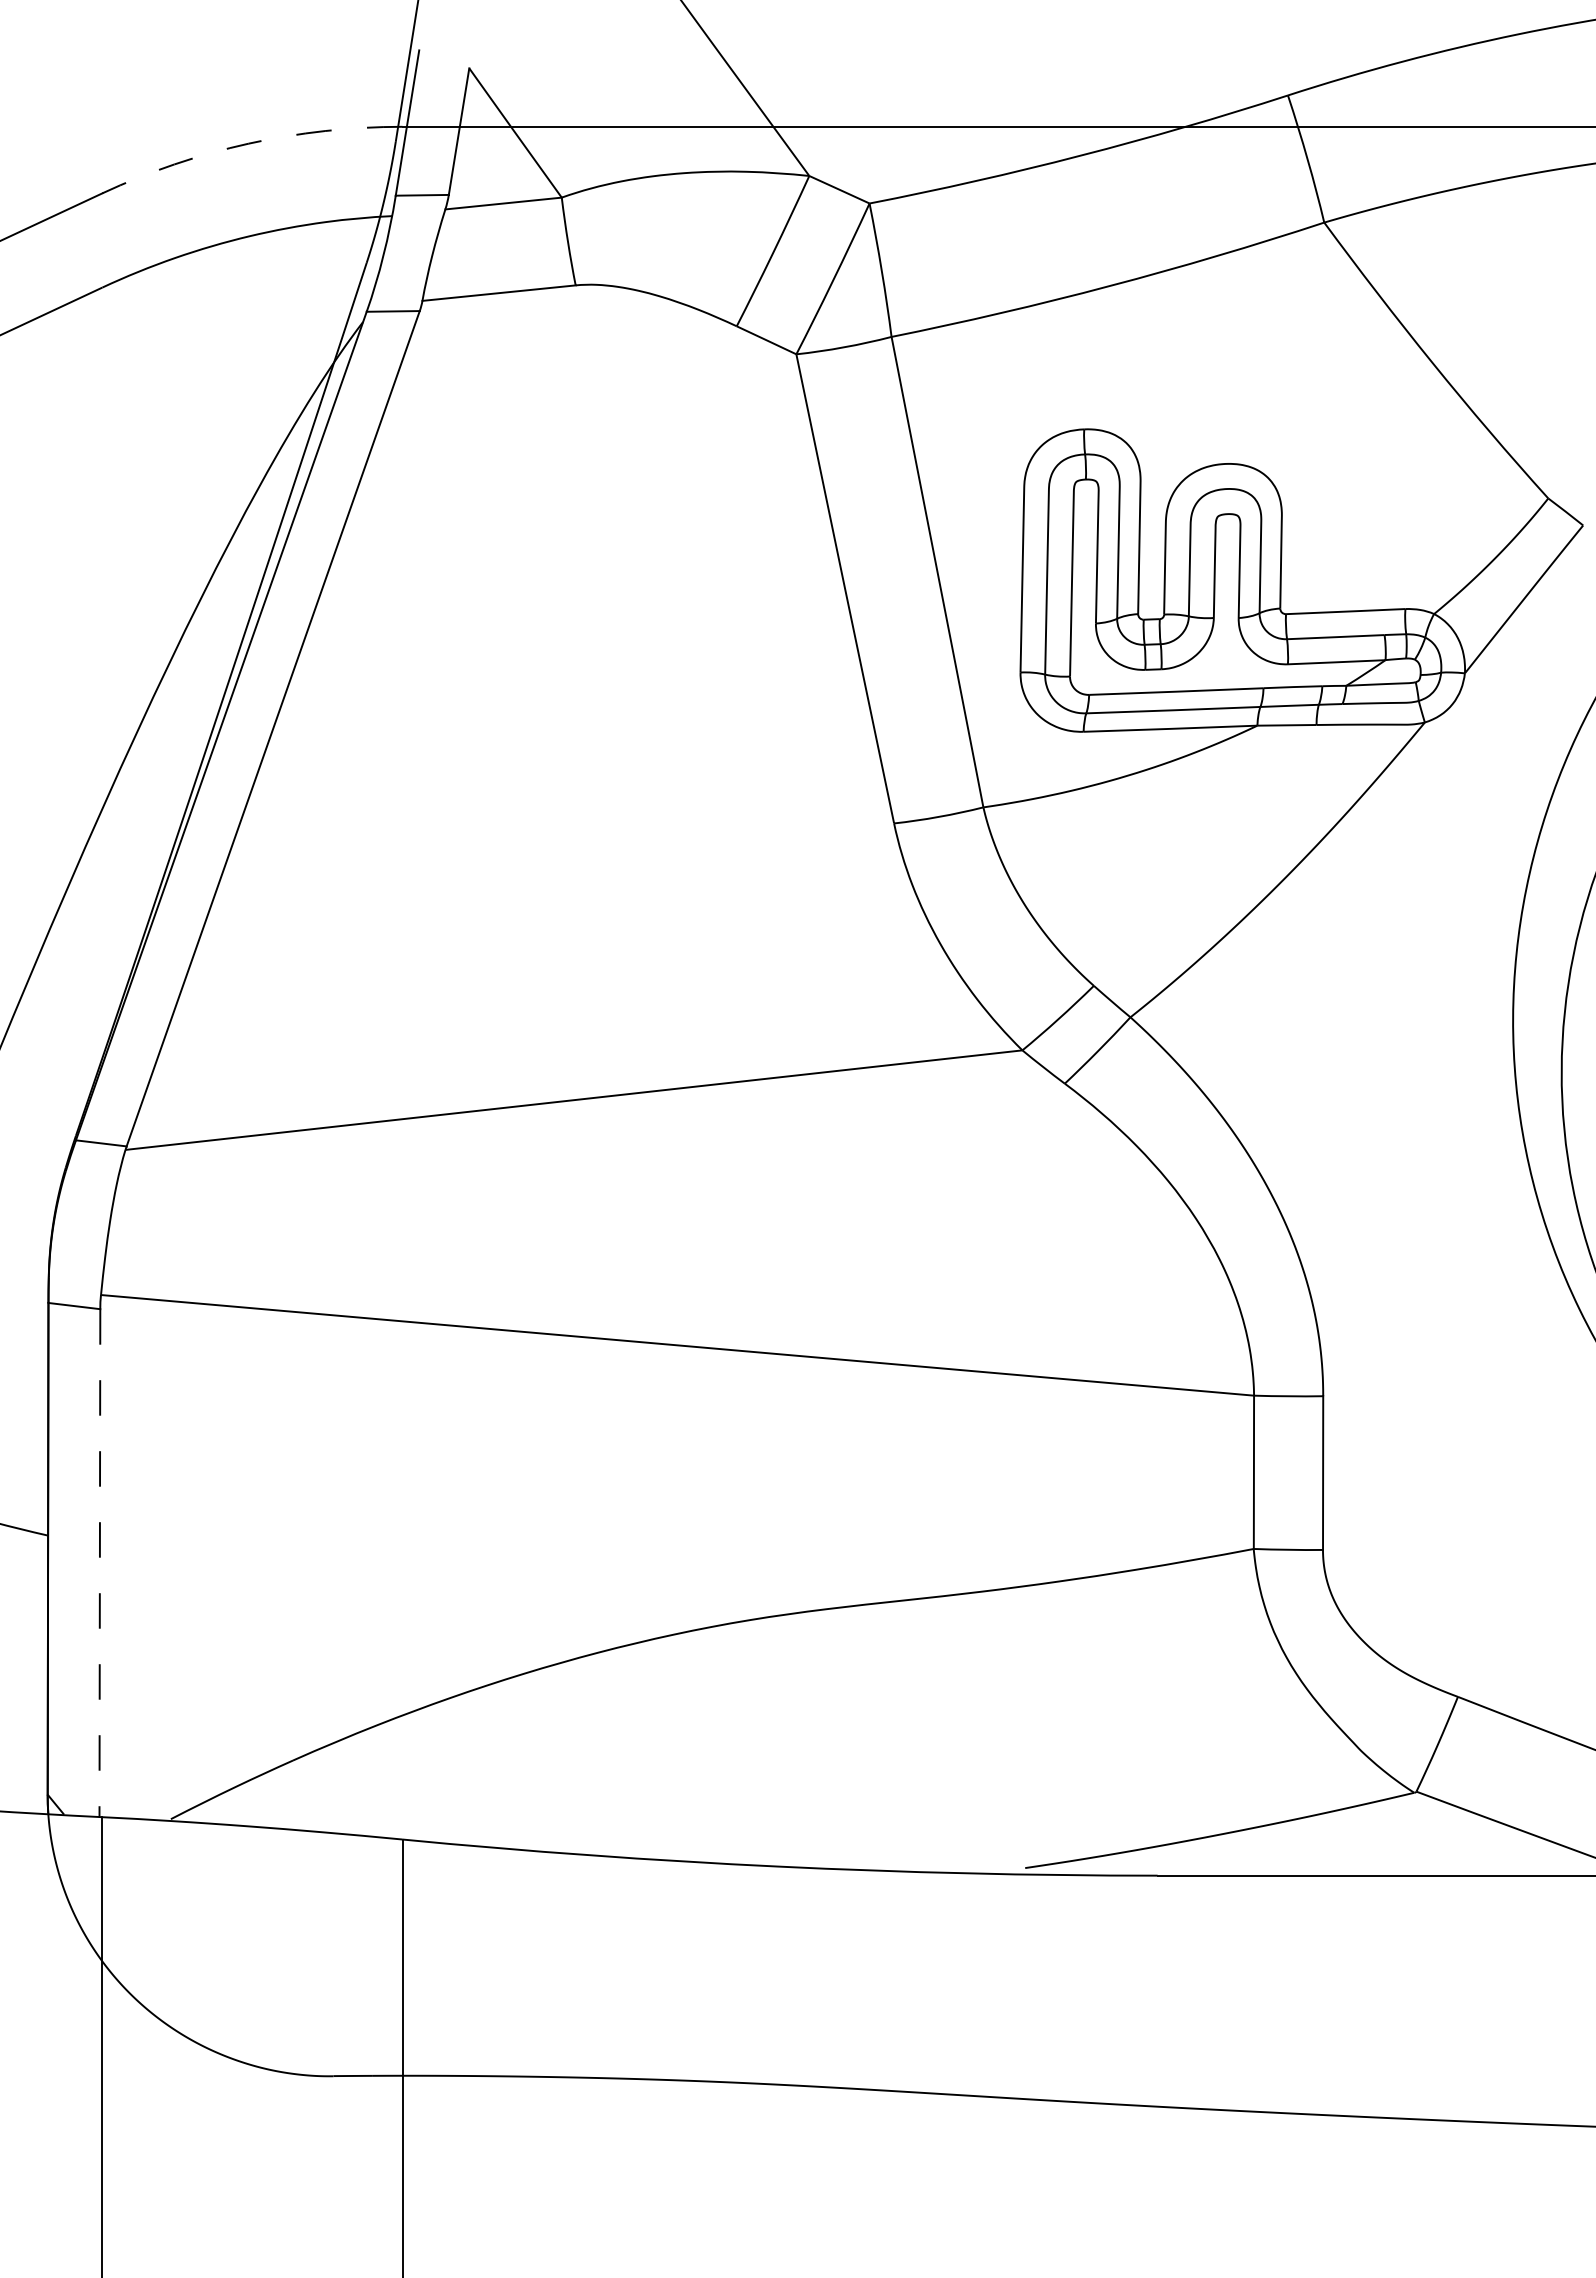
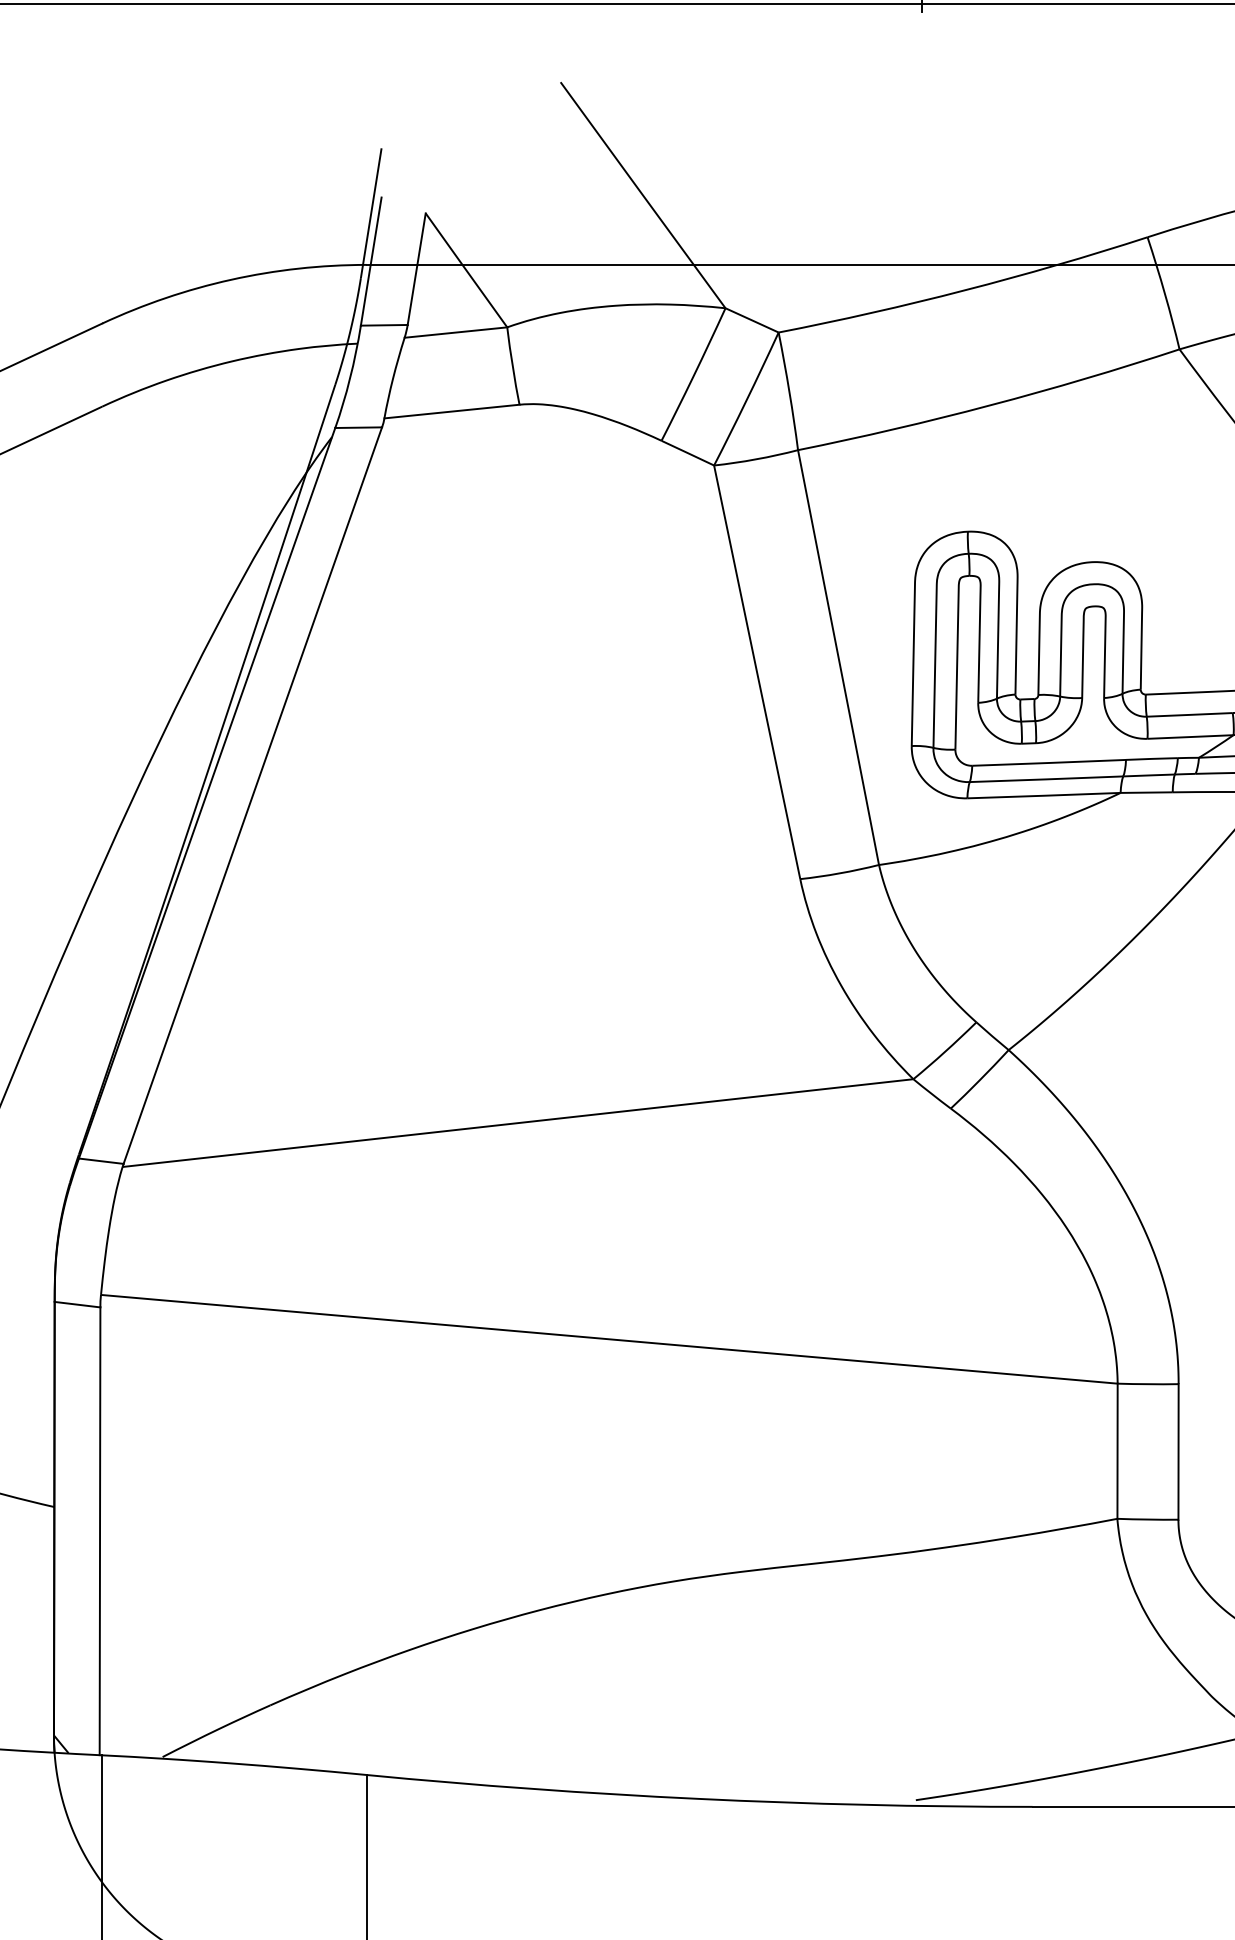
arc: (248, 143) -> (231, 279), dashed -> solid
line: (99, 1563) -> (99, 1531), dashed -> solid

